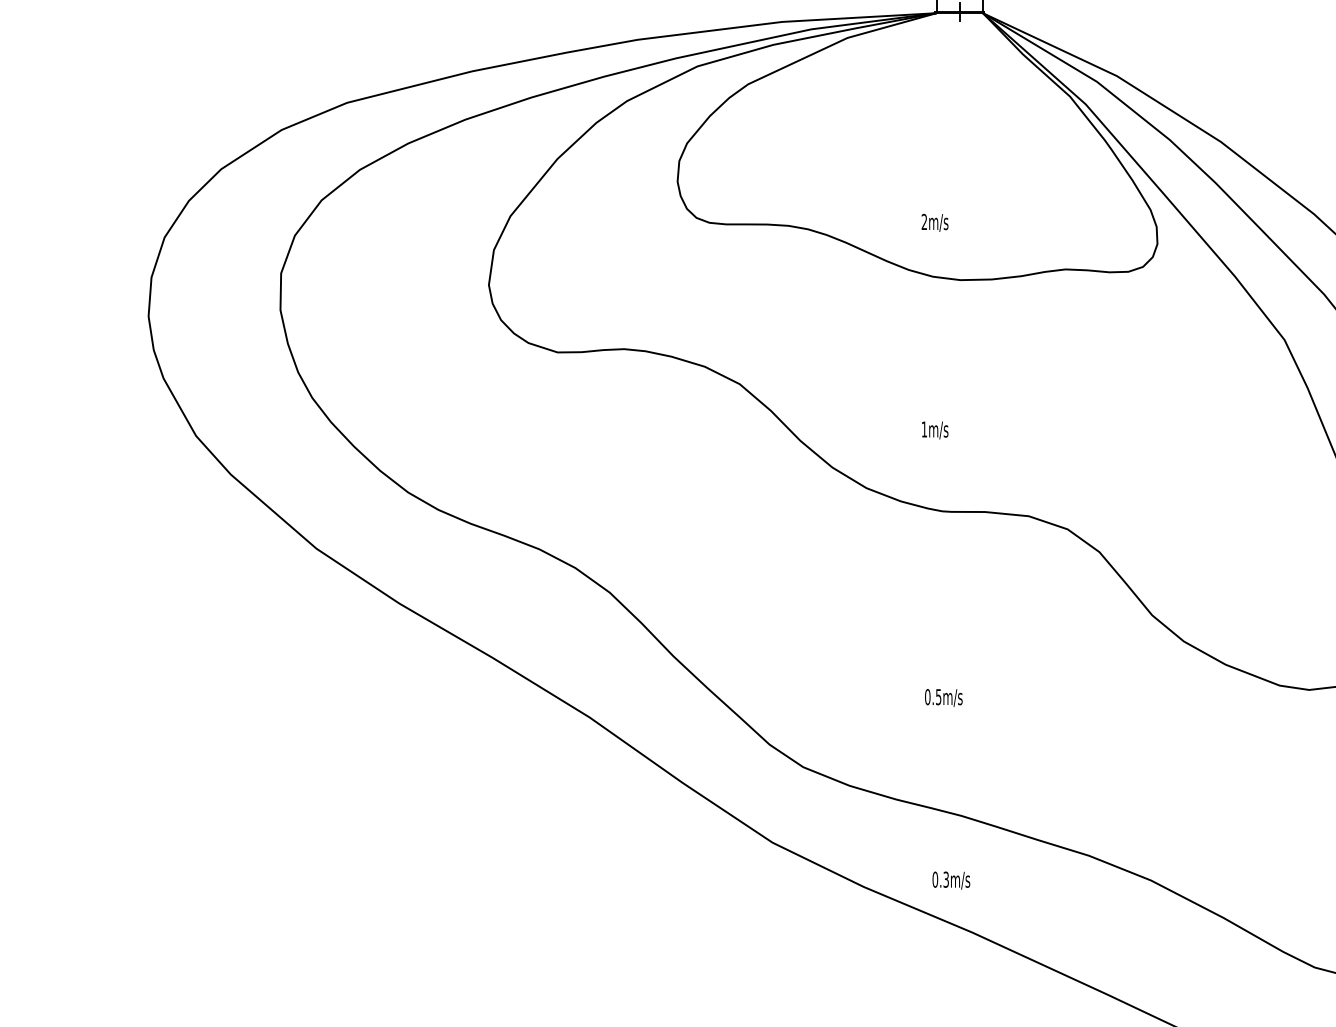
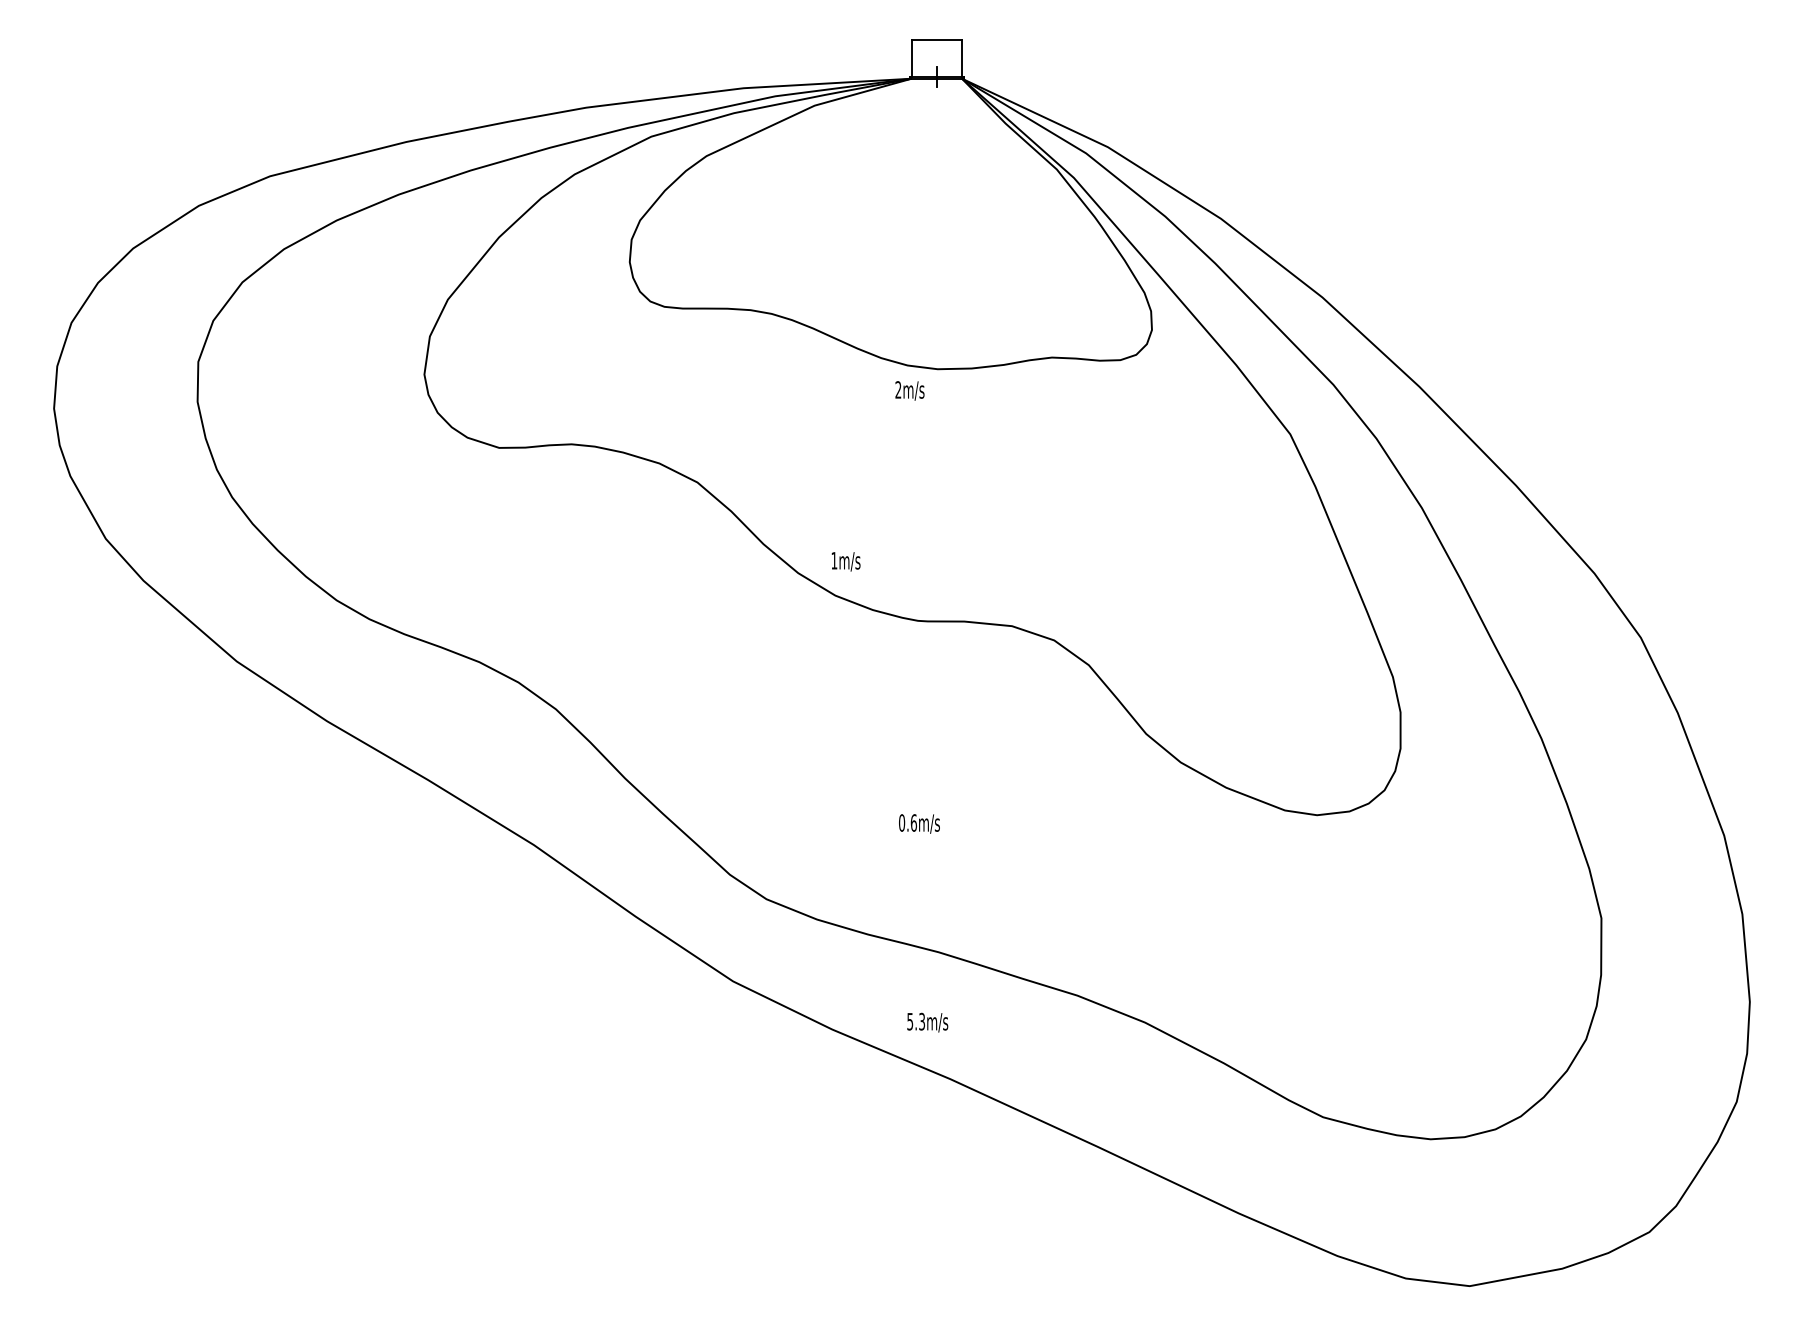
text: (934, 222) -> (909, 390), moved
text: (934, 430) -> (845, 561), moved
text: (938, 696) -> (913, 822), 0.5m/s -> 0.6m/s
text: (935, 879) -> (910, 1021), 0.3m/s -> 5.3m/s

